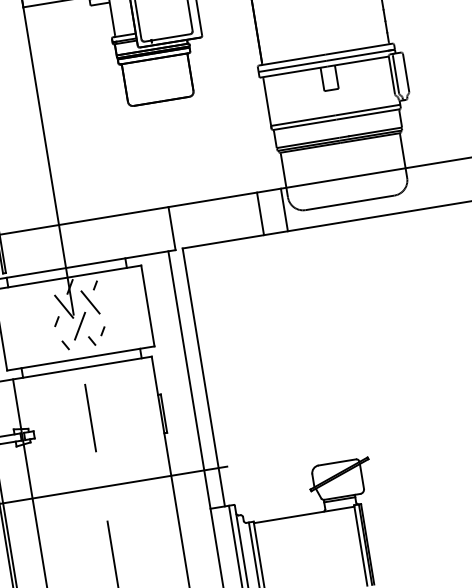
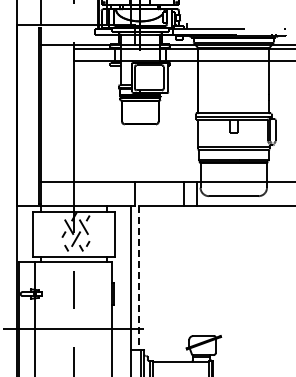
line: (203, 376) -> (138, 277), solid -> dashed

